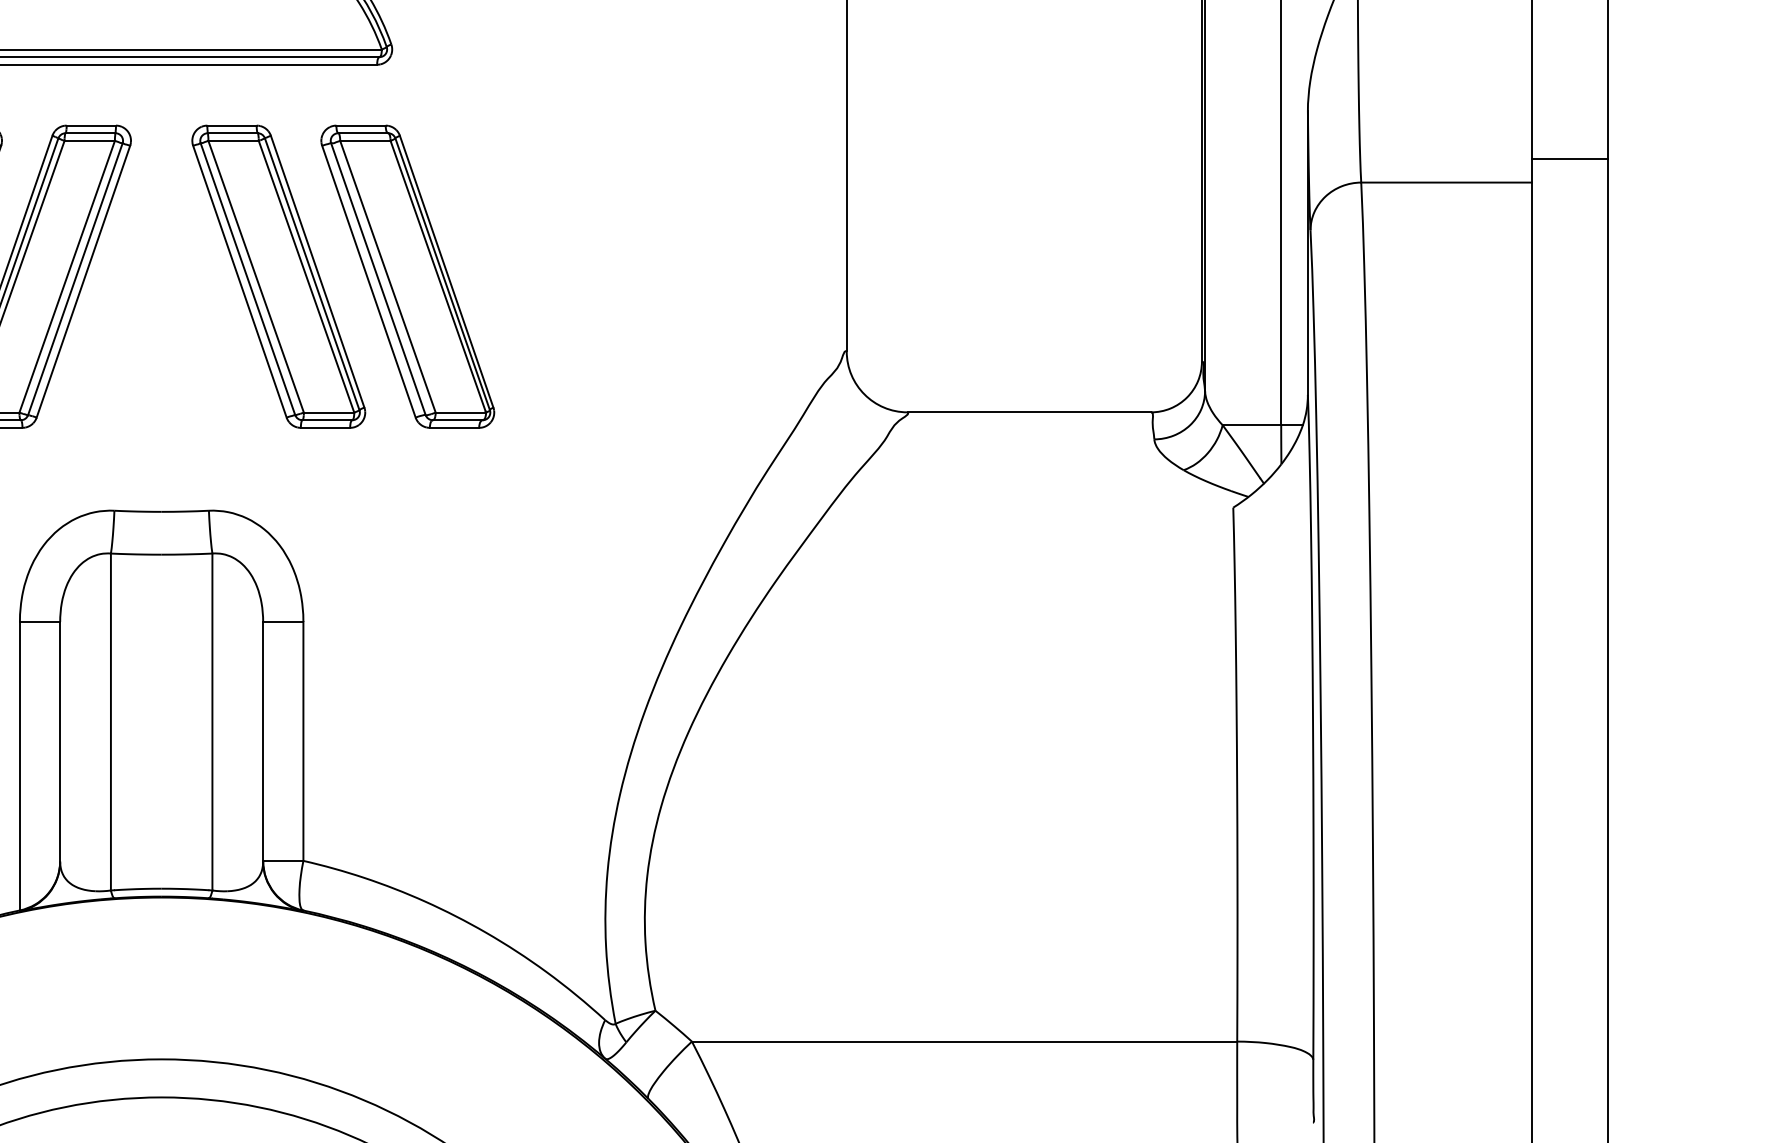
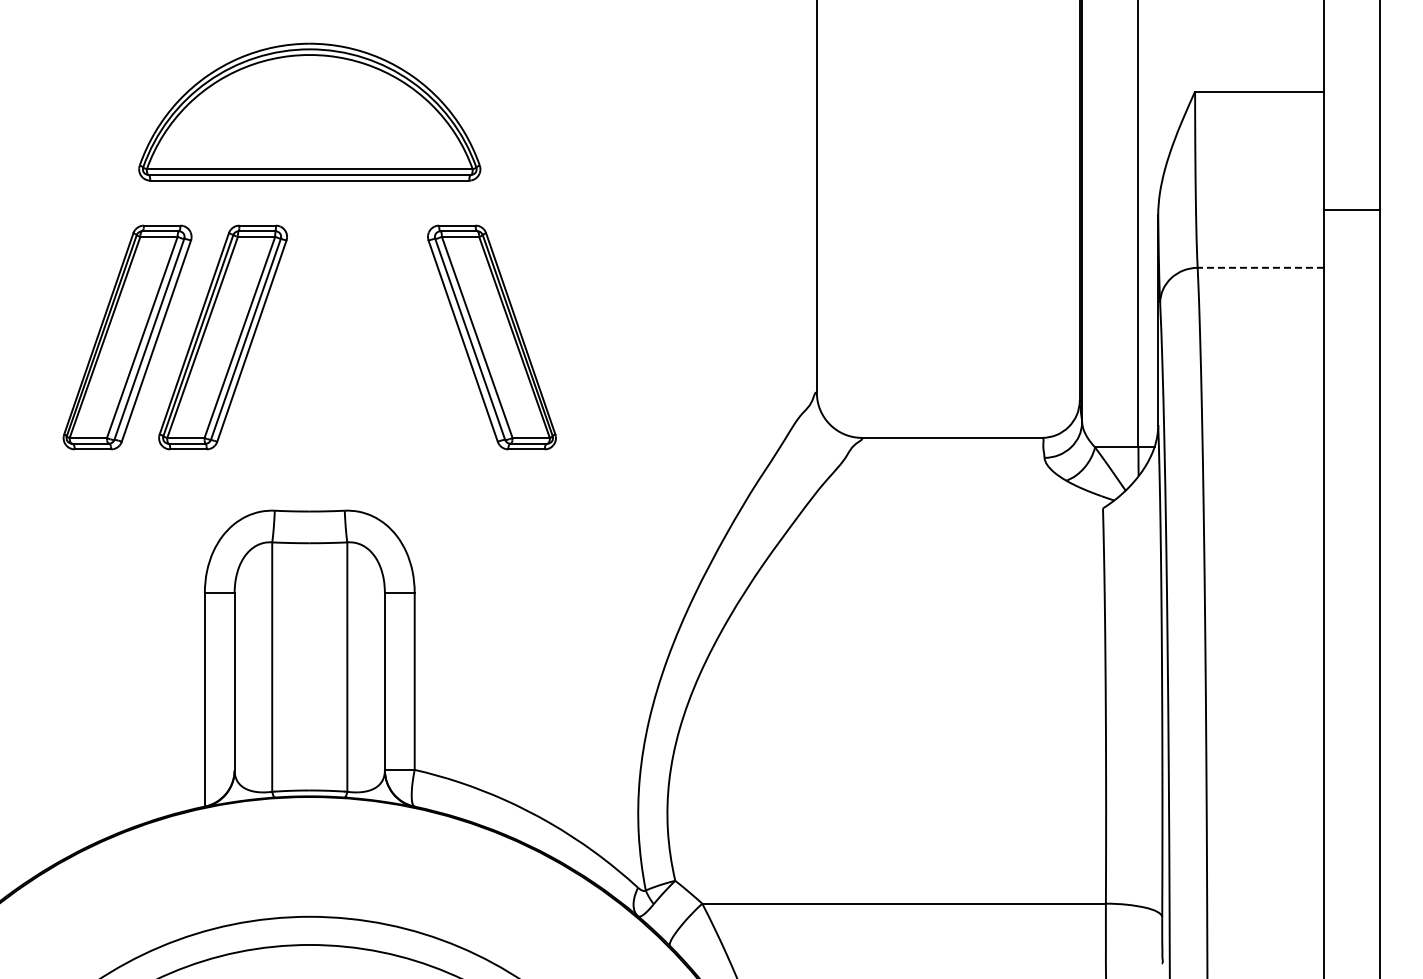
line: (1569, 159) -> (1351, 210), moved
line: (1446, 182) -> (1260, 267), solid -> dashed
part: (278, 276) -> (396, 337), removed

